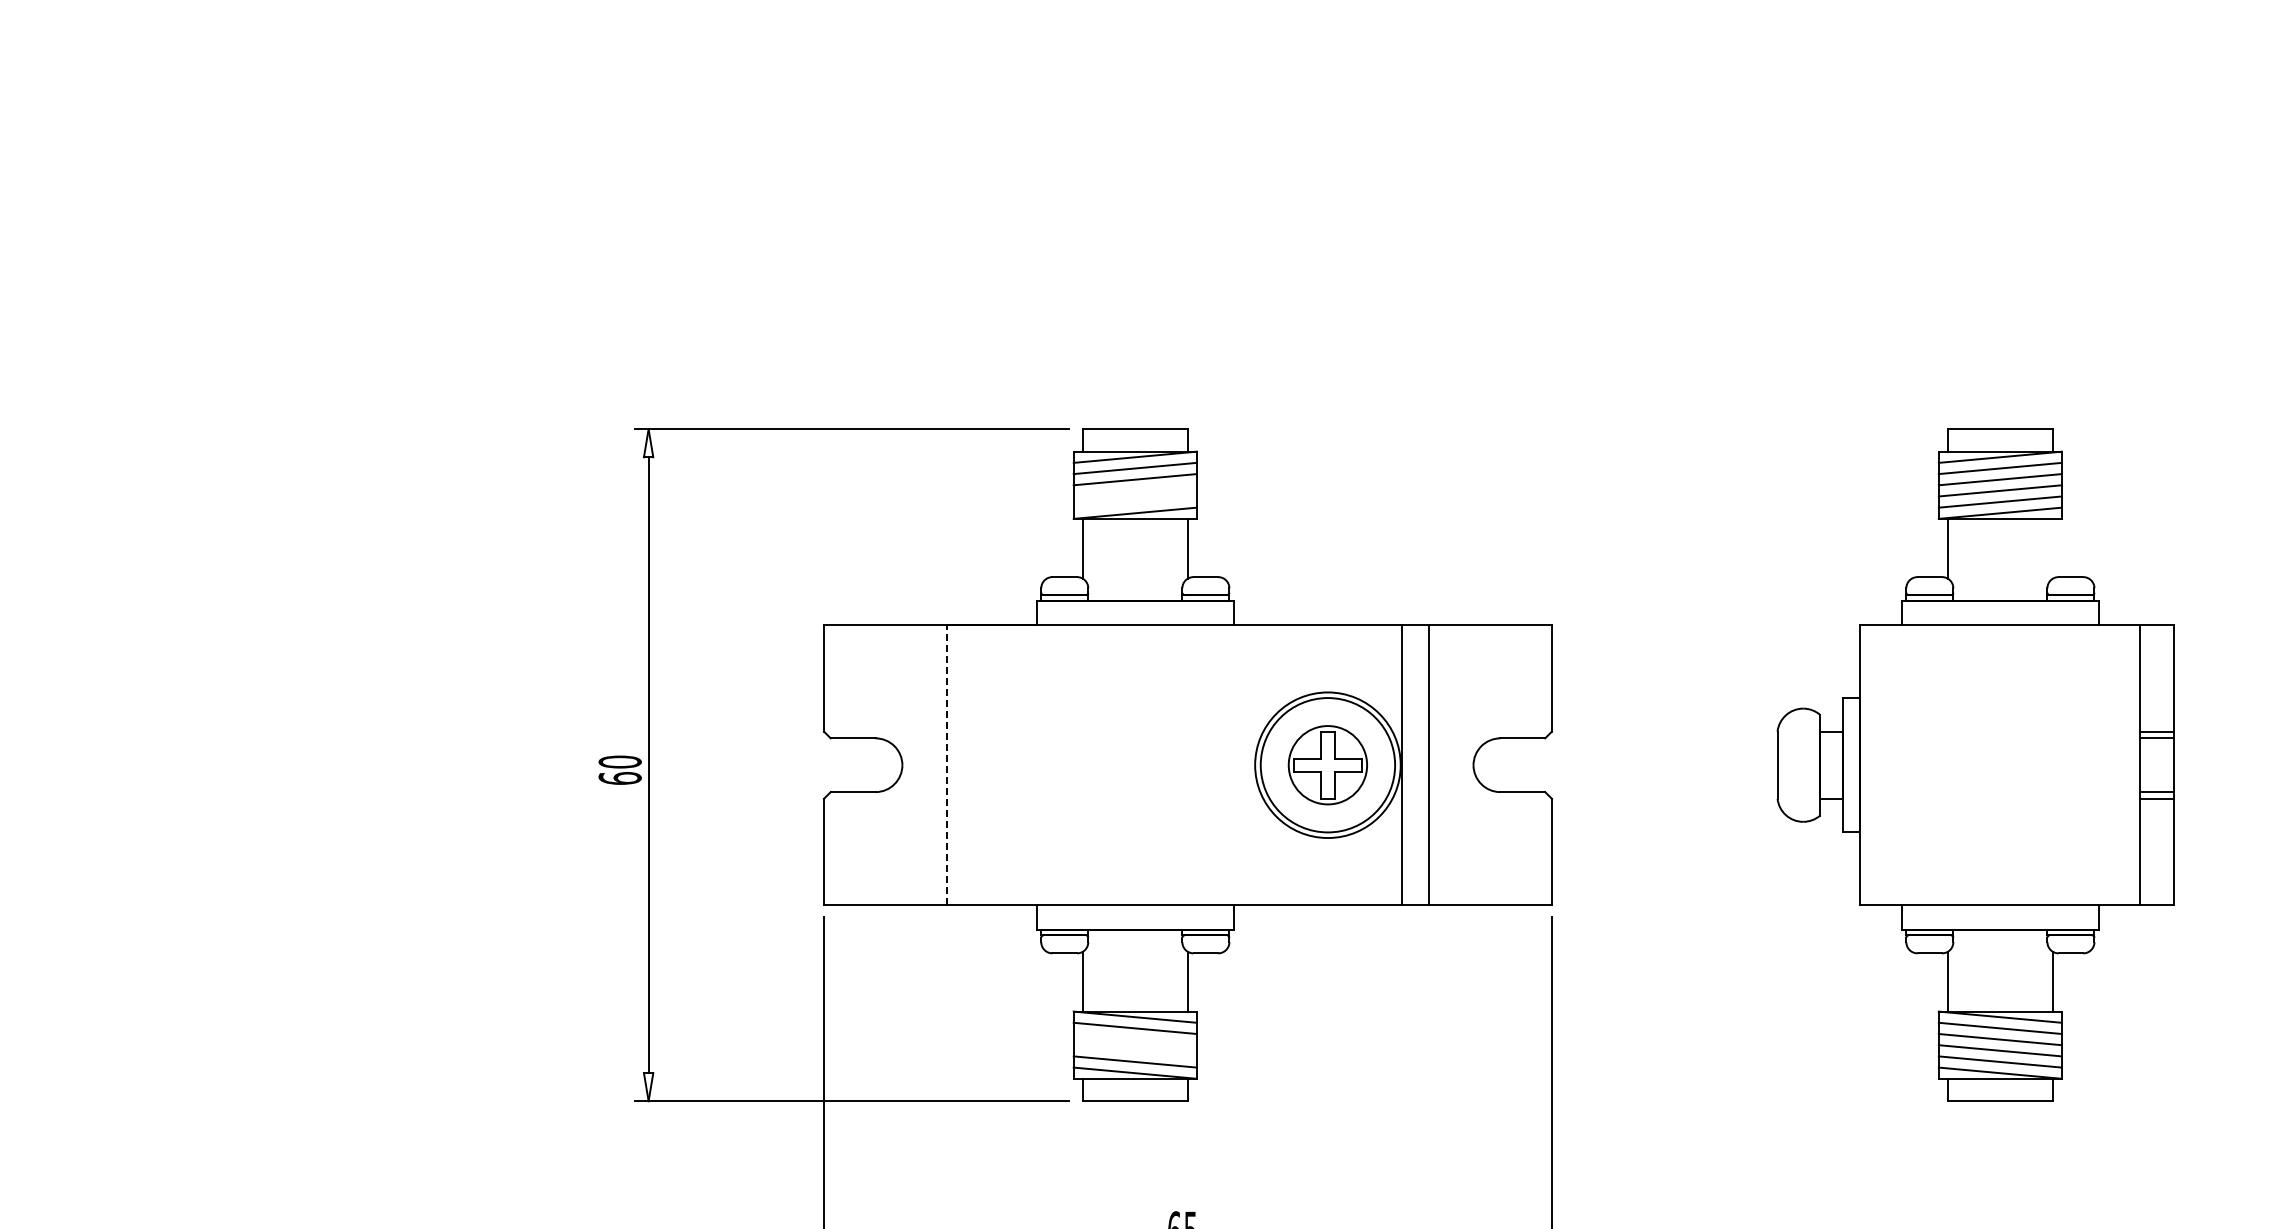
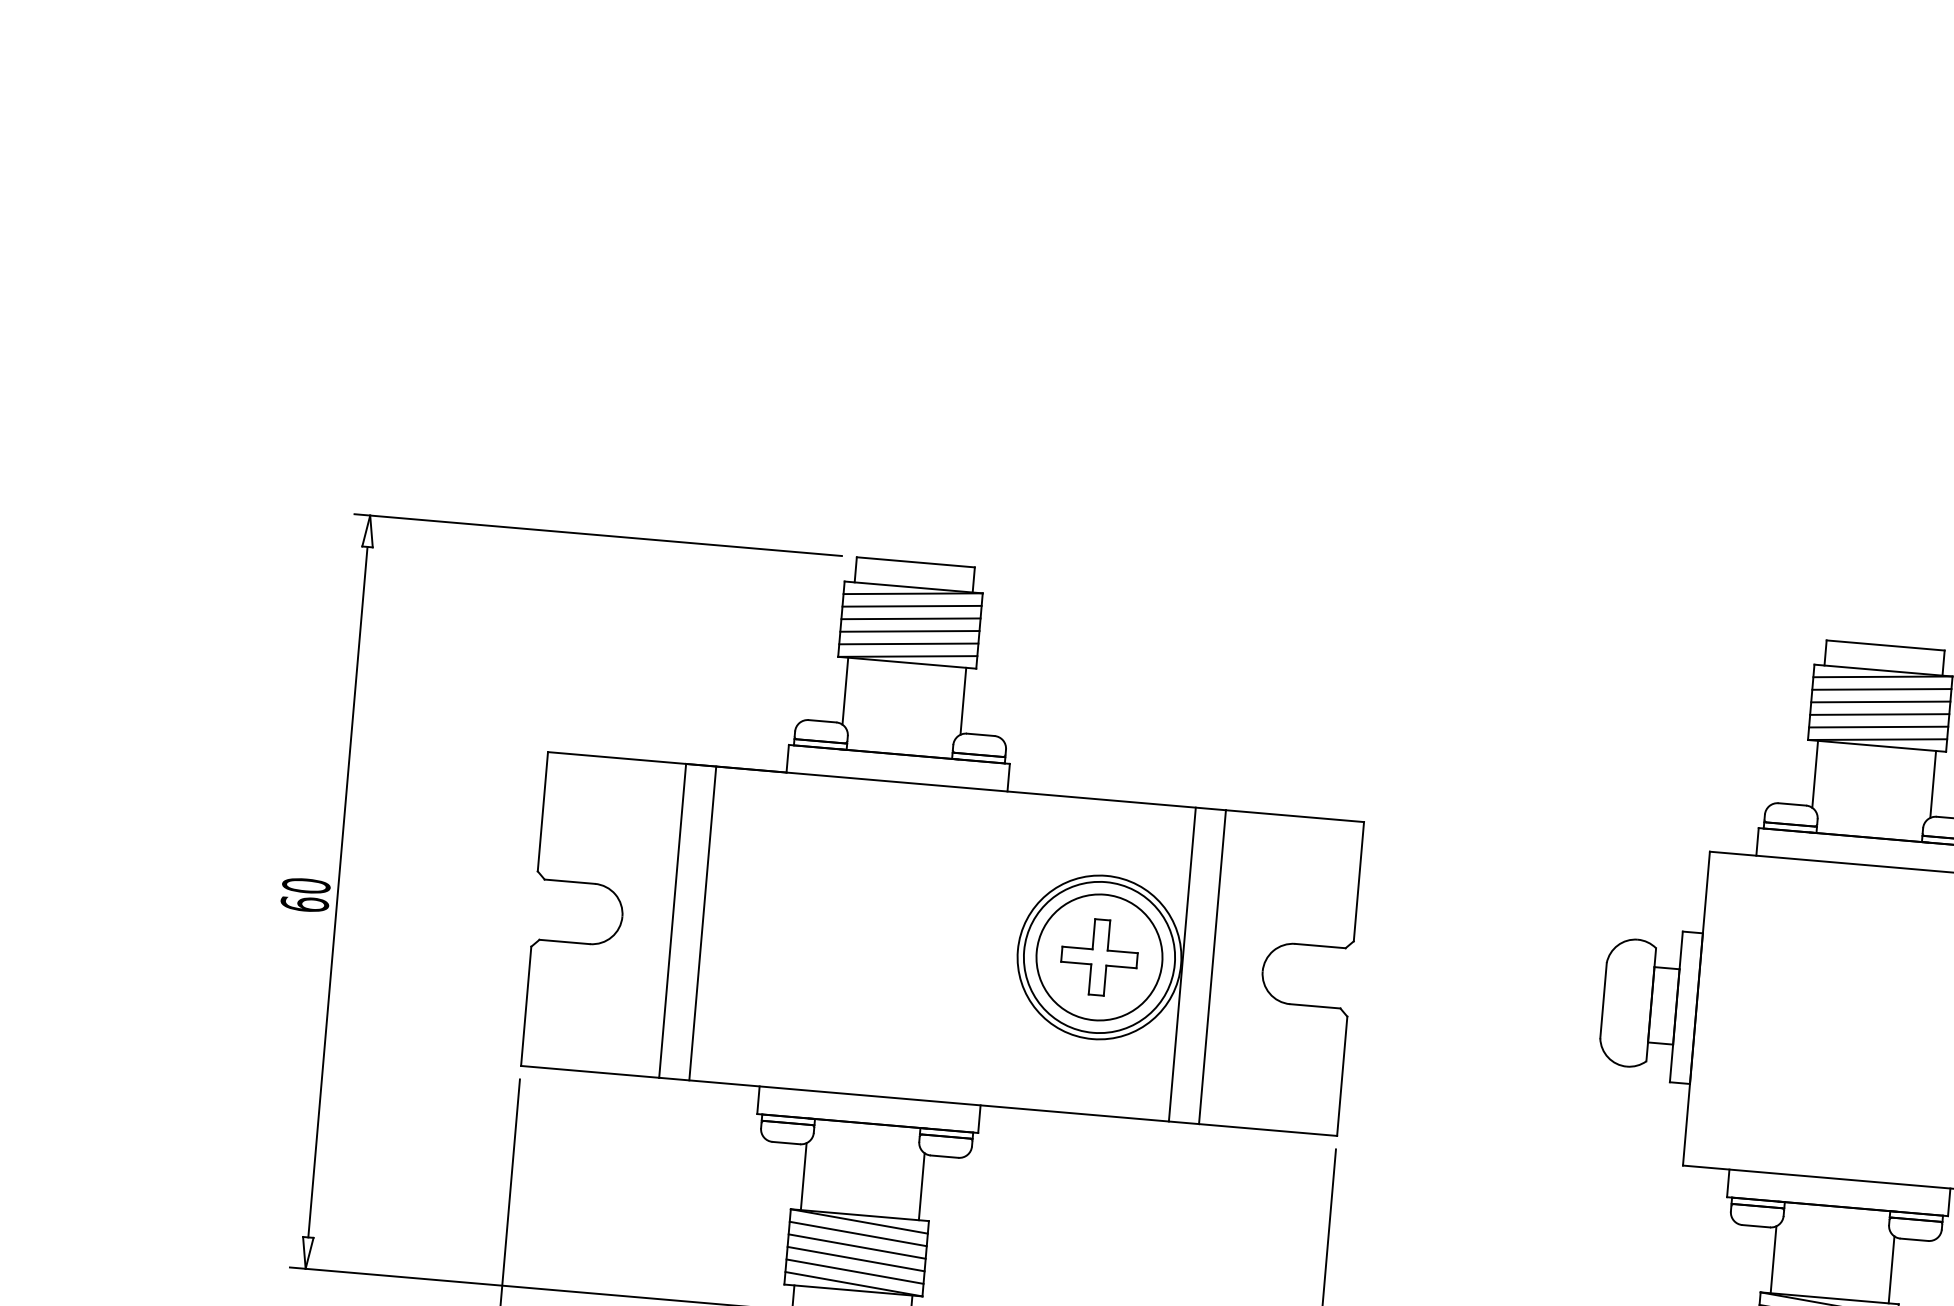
line: (1134, 490) -> (909, 630), added
line: (1134, 501) -> (907, 643), added
line: (2053, 548) -> (1933, 784), added
line: (947, 765) -> (672, 921), dashed -> solid
line: (974, 765) -> (703, 923), added
circle: (1327, 765) -> (1098, 957), size x1.43
line: (1134, 1039) -> (856, 1246), added
line: (1134, 1050) -> (855, 1258), added

